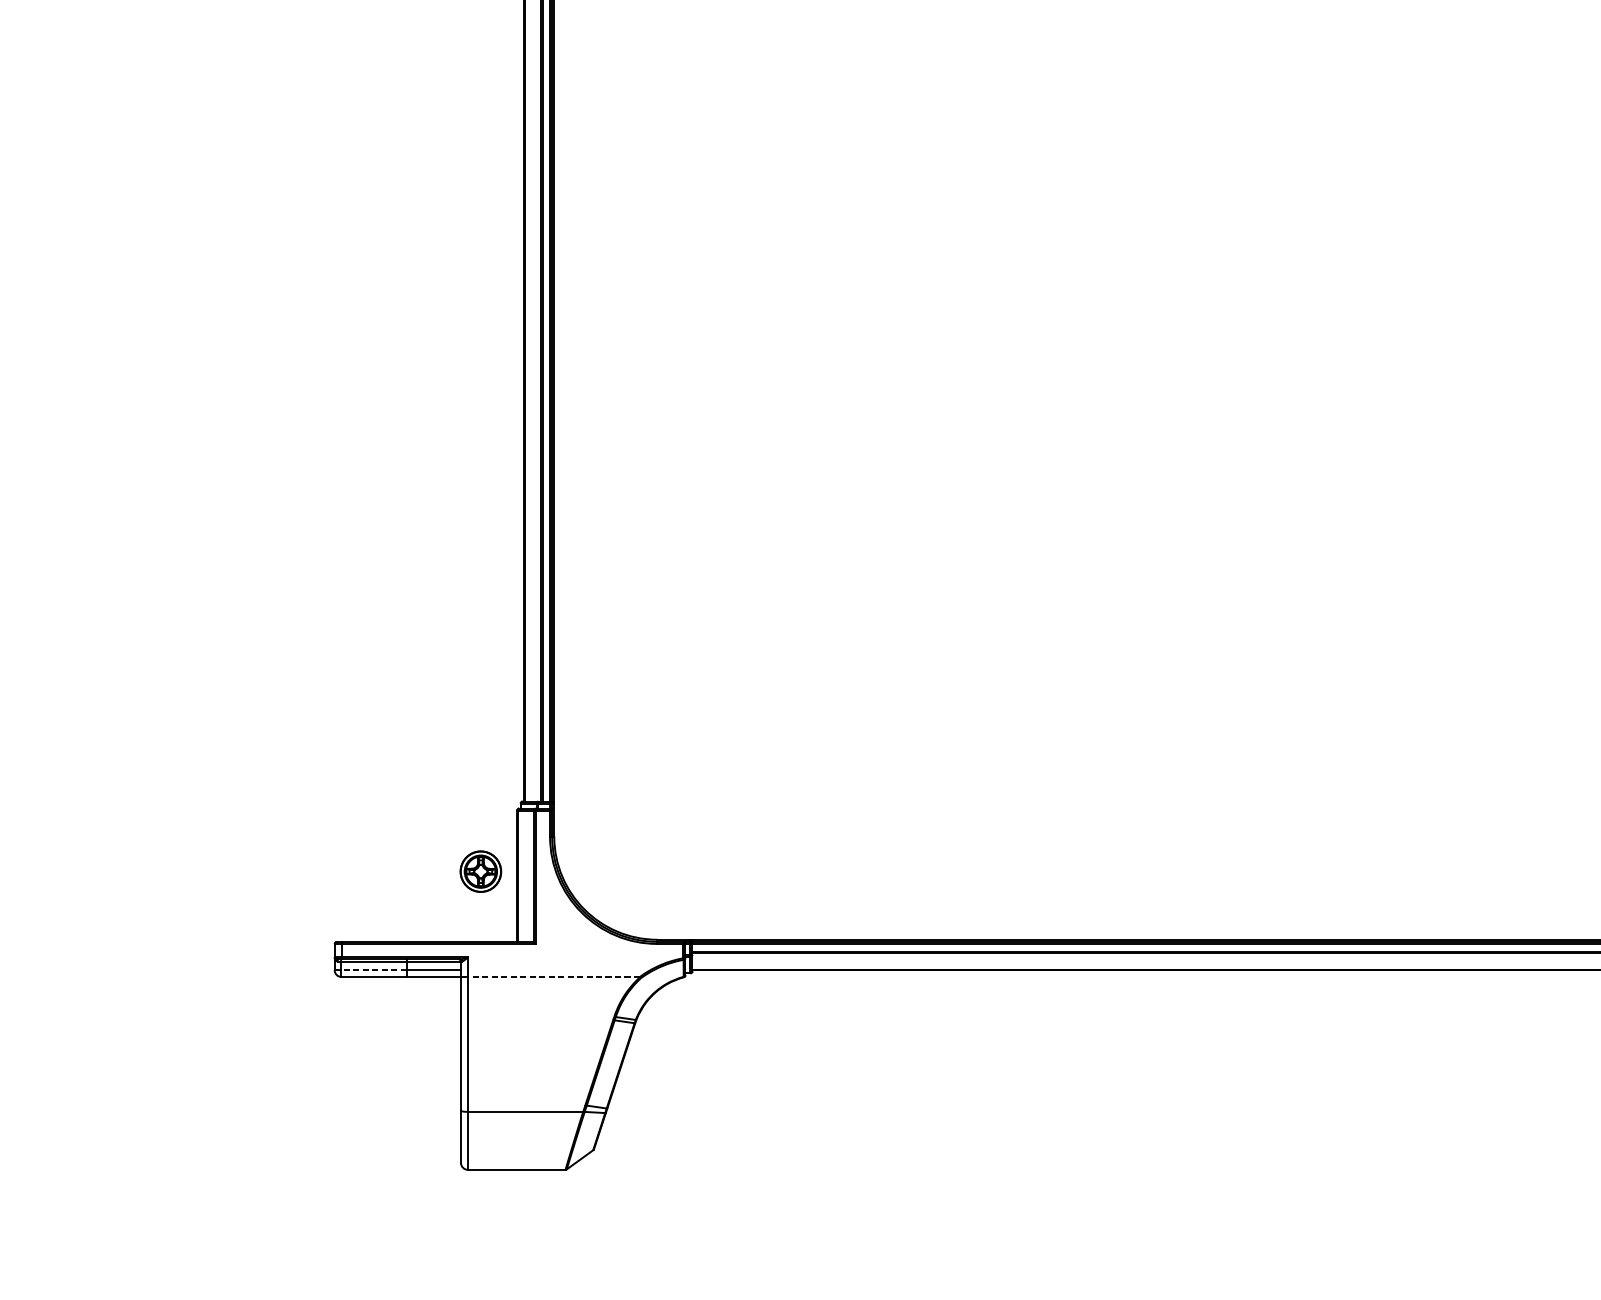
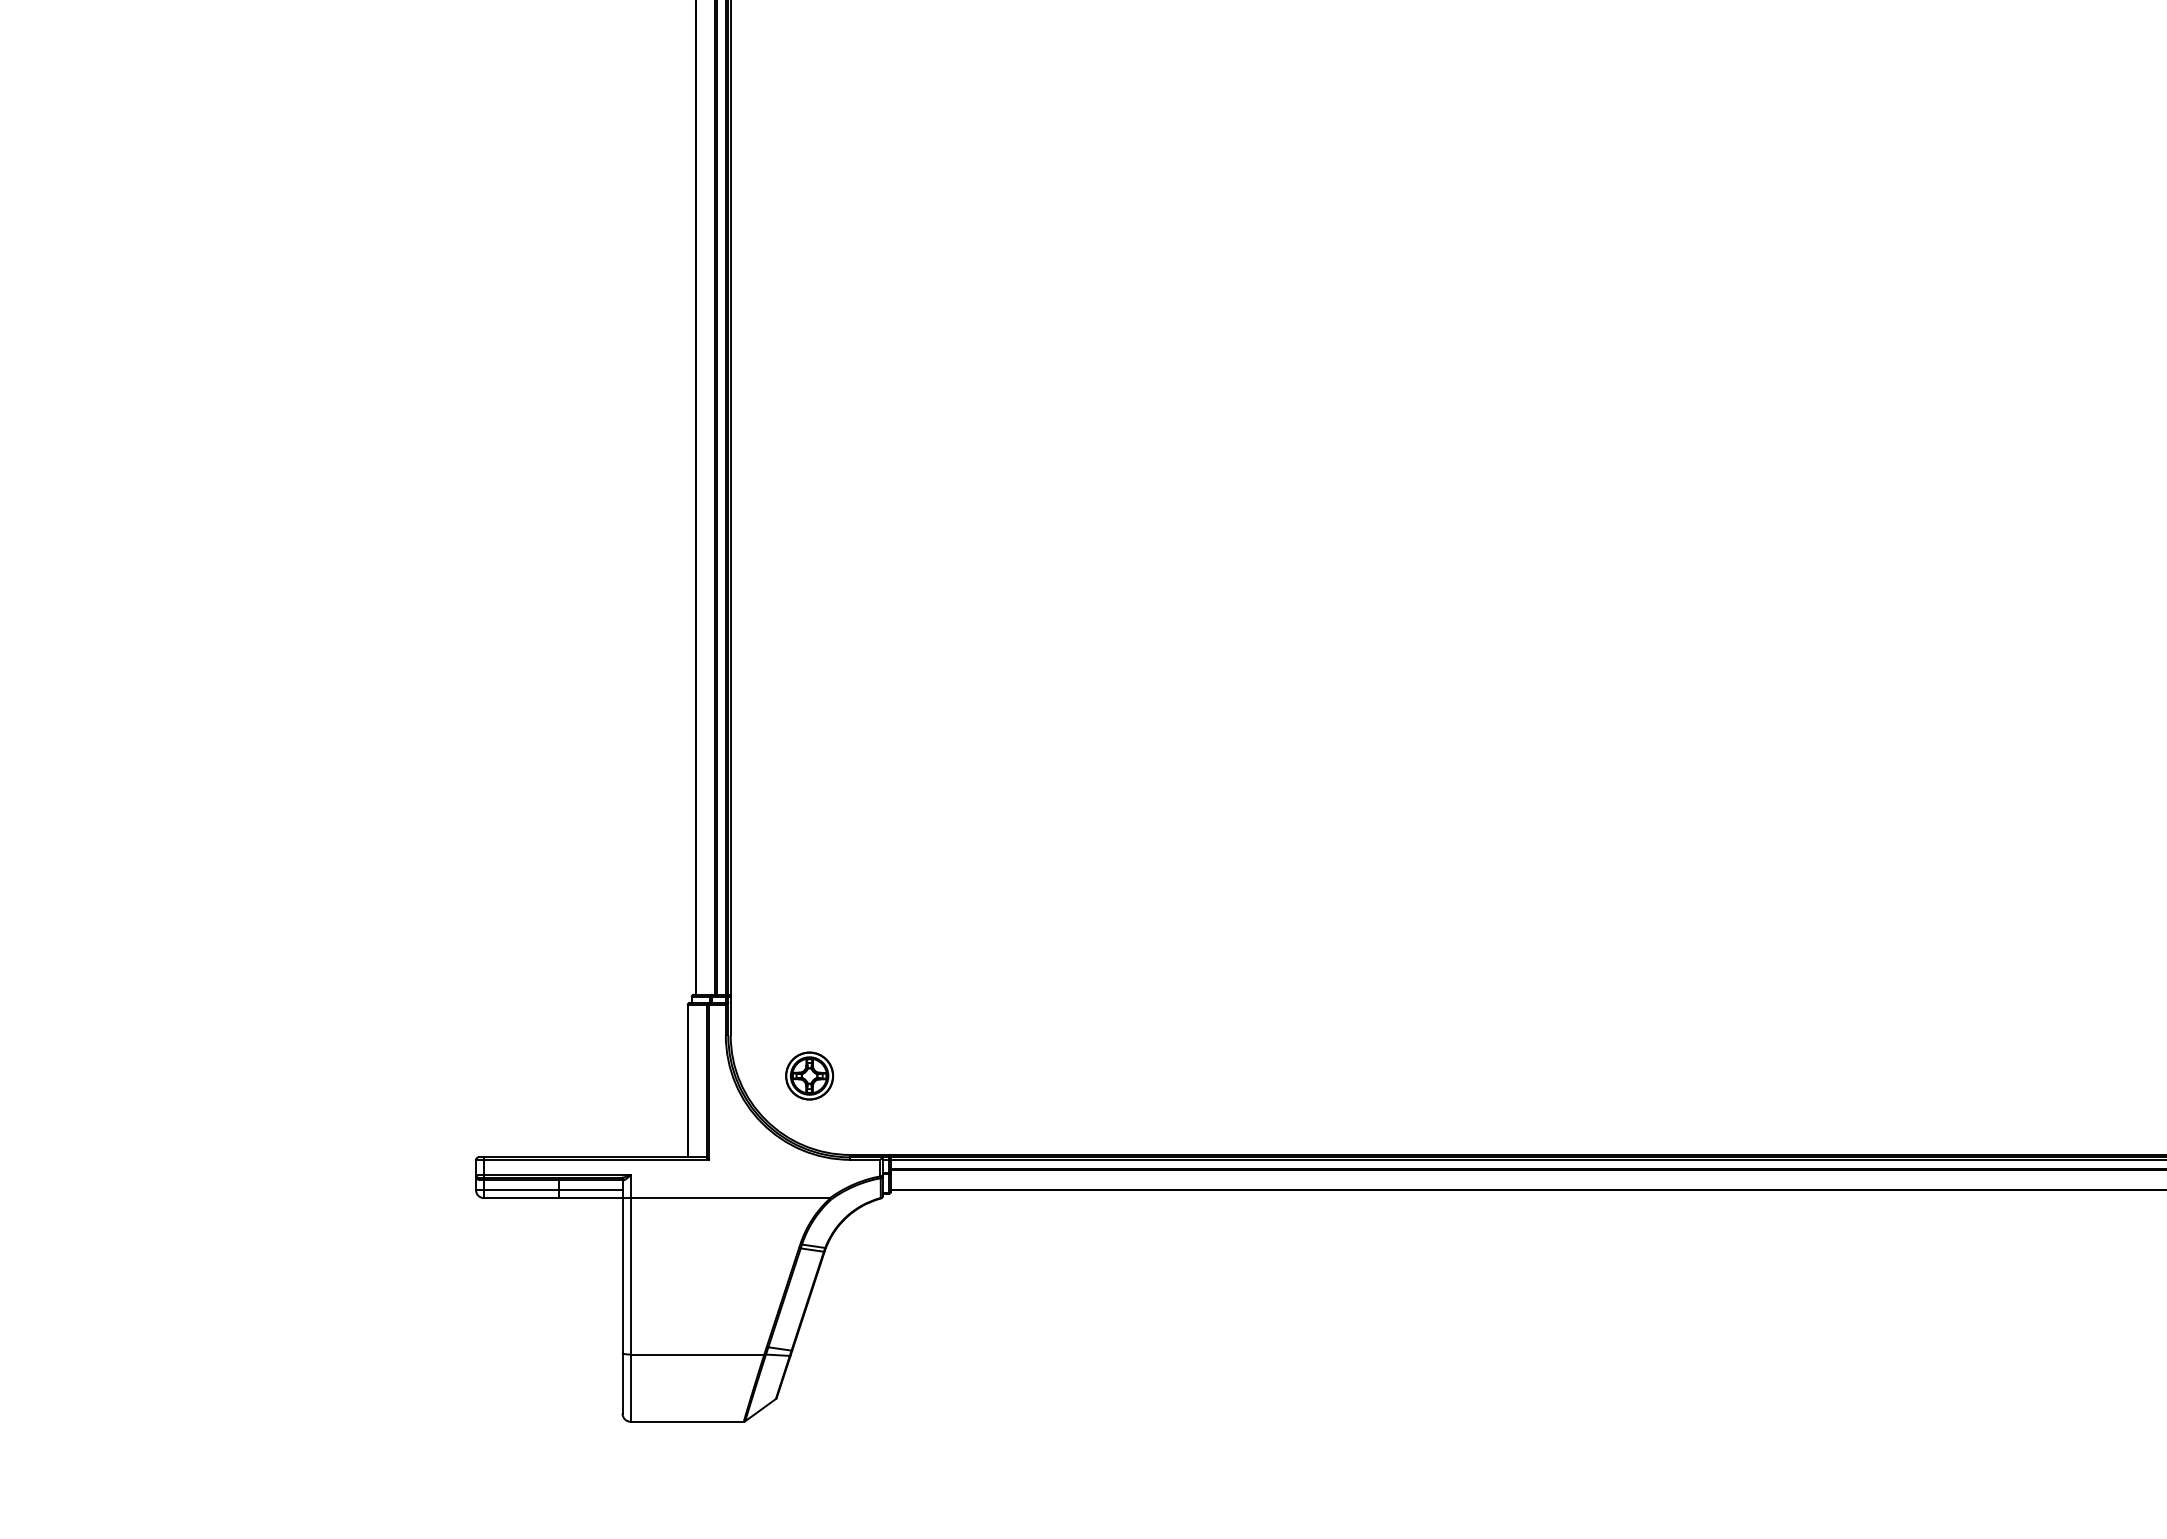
part: (480, 871) -> (809, 1075), moved
line: (373, 970) -> (521, 1190), dashed -> solid
line: (554, 977) -> (730, 1198), dashed -> solid

